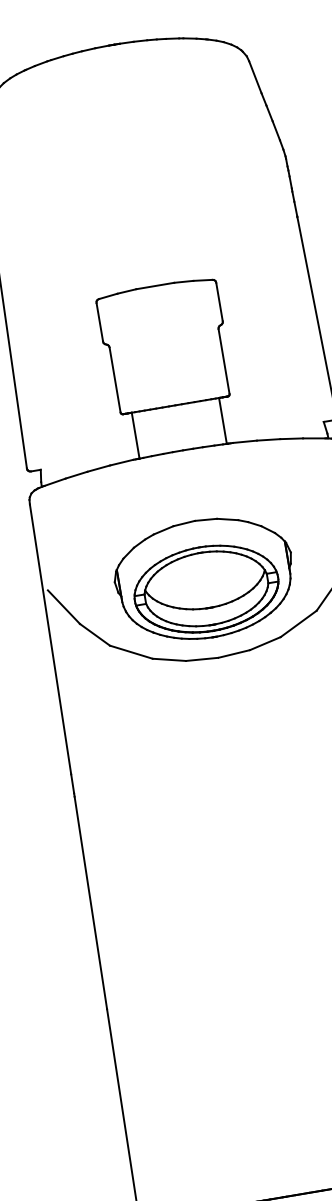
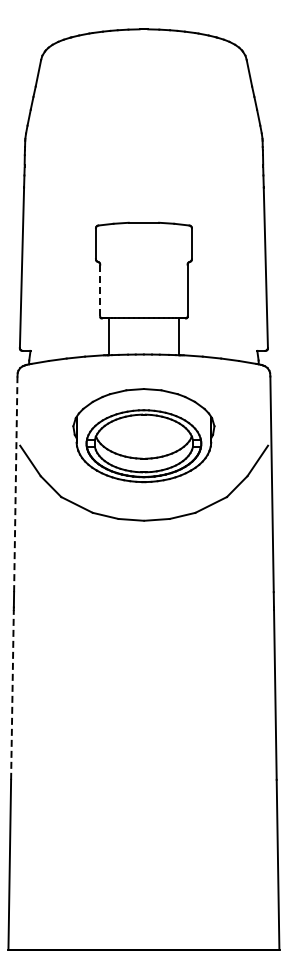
line: (115, 380) -> (100, 291), solid -> dashed
part: (204, 578) -> (143, 435), moved
line: (50, 639) -> (15, 484), solid -> dashed
line: (90, 902) -> (12, 694), solid -> dashed

